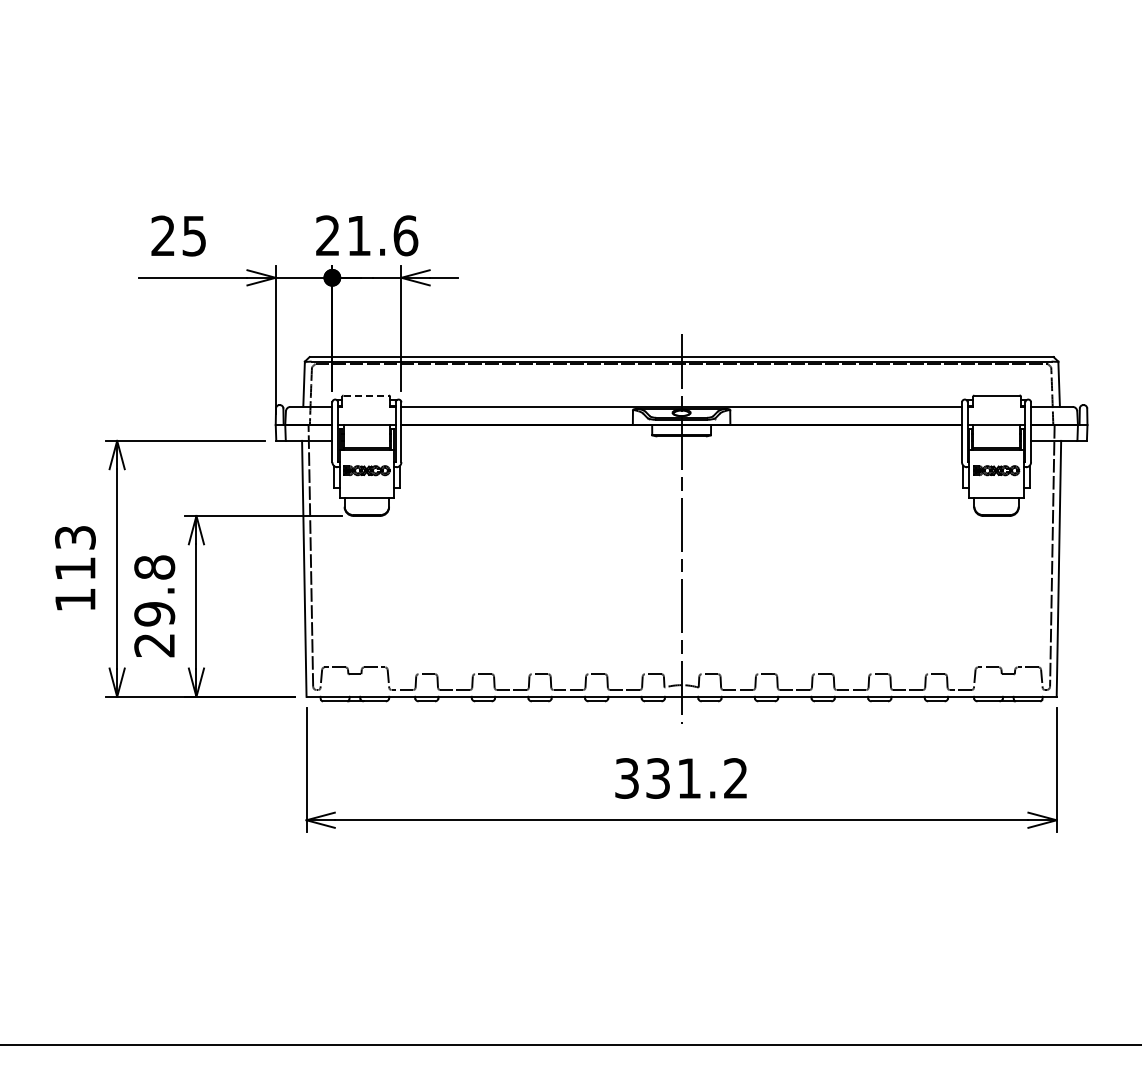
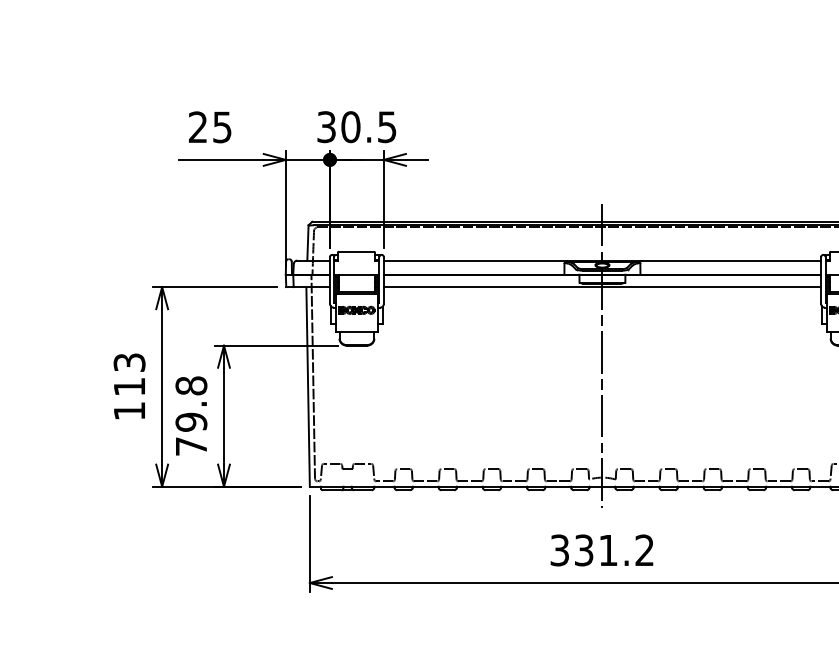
text: (367, 235) -> (357, 126), 21.6 -> 30.5
line: (366, 395) -> (356, 251), dashed -> solid
line: (681, 440) -> (602, 286), added
text: (154, 645) -> (191, 446), 29.8 -> 79.8

